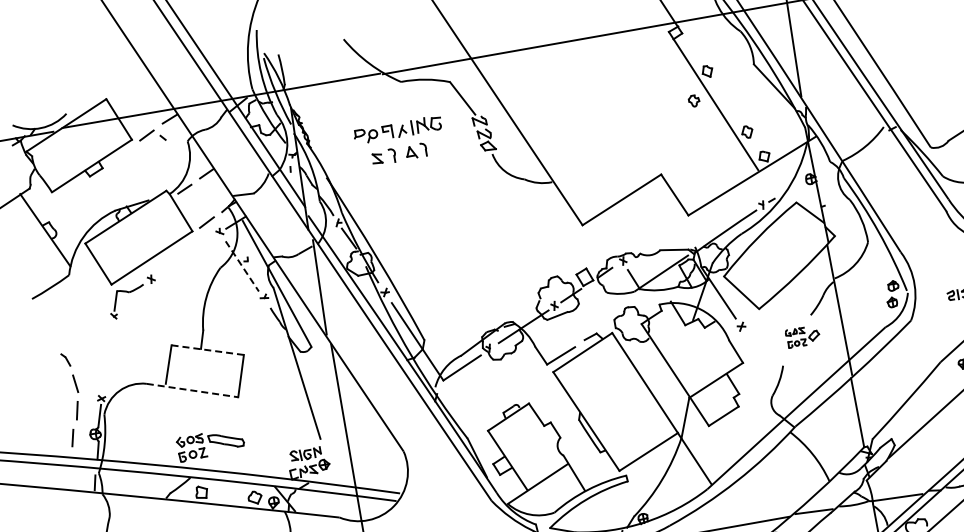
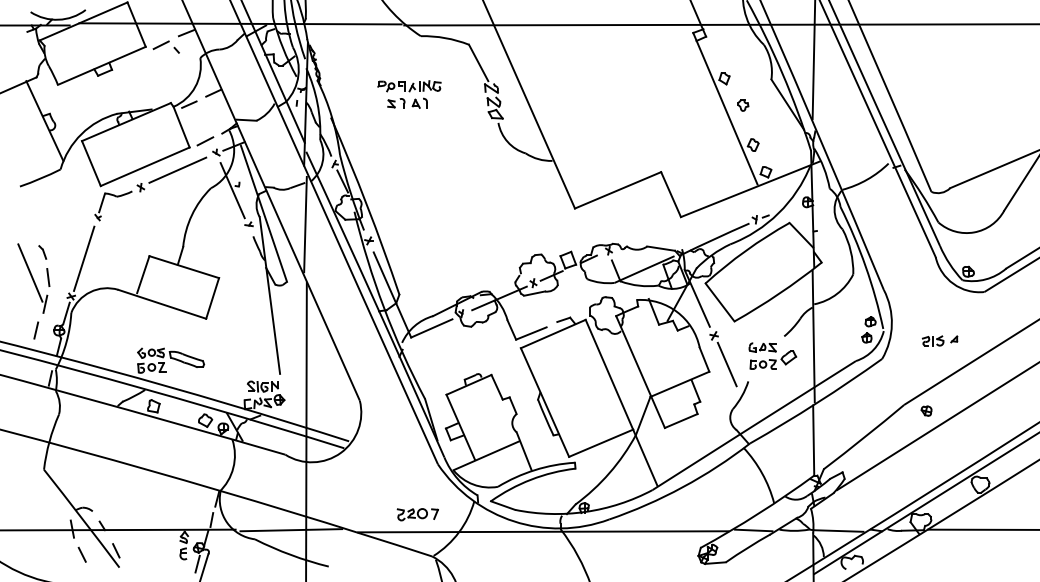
part: (694, 101) -> (743, 105), moved
part: (399, 141) -> (409, 94), size x0.71
line: (184, 255) -> (177, 169), added
line: (242, 267) -> (232, 191), dashed -> solid
part: (802, 336) -> (772, 355), size x1.43
line: (206, 349) -> (183, 266), dashed -> solid
line: (758, 352) -> (726, 364), added
line: (107, 358) -> (84, 258), added
line: (57, 381) -> (30, 272), added
line: (192, 390) -> (162, 304), dashed -> solid

